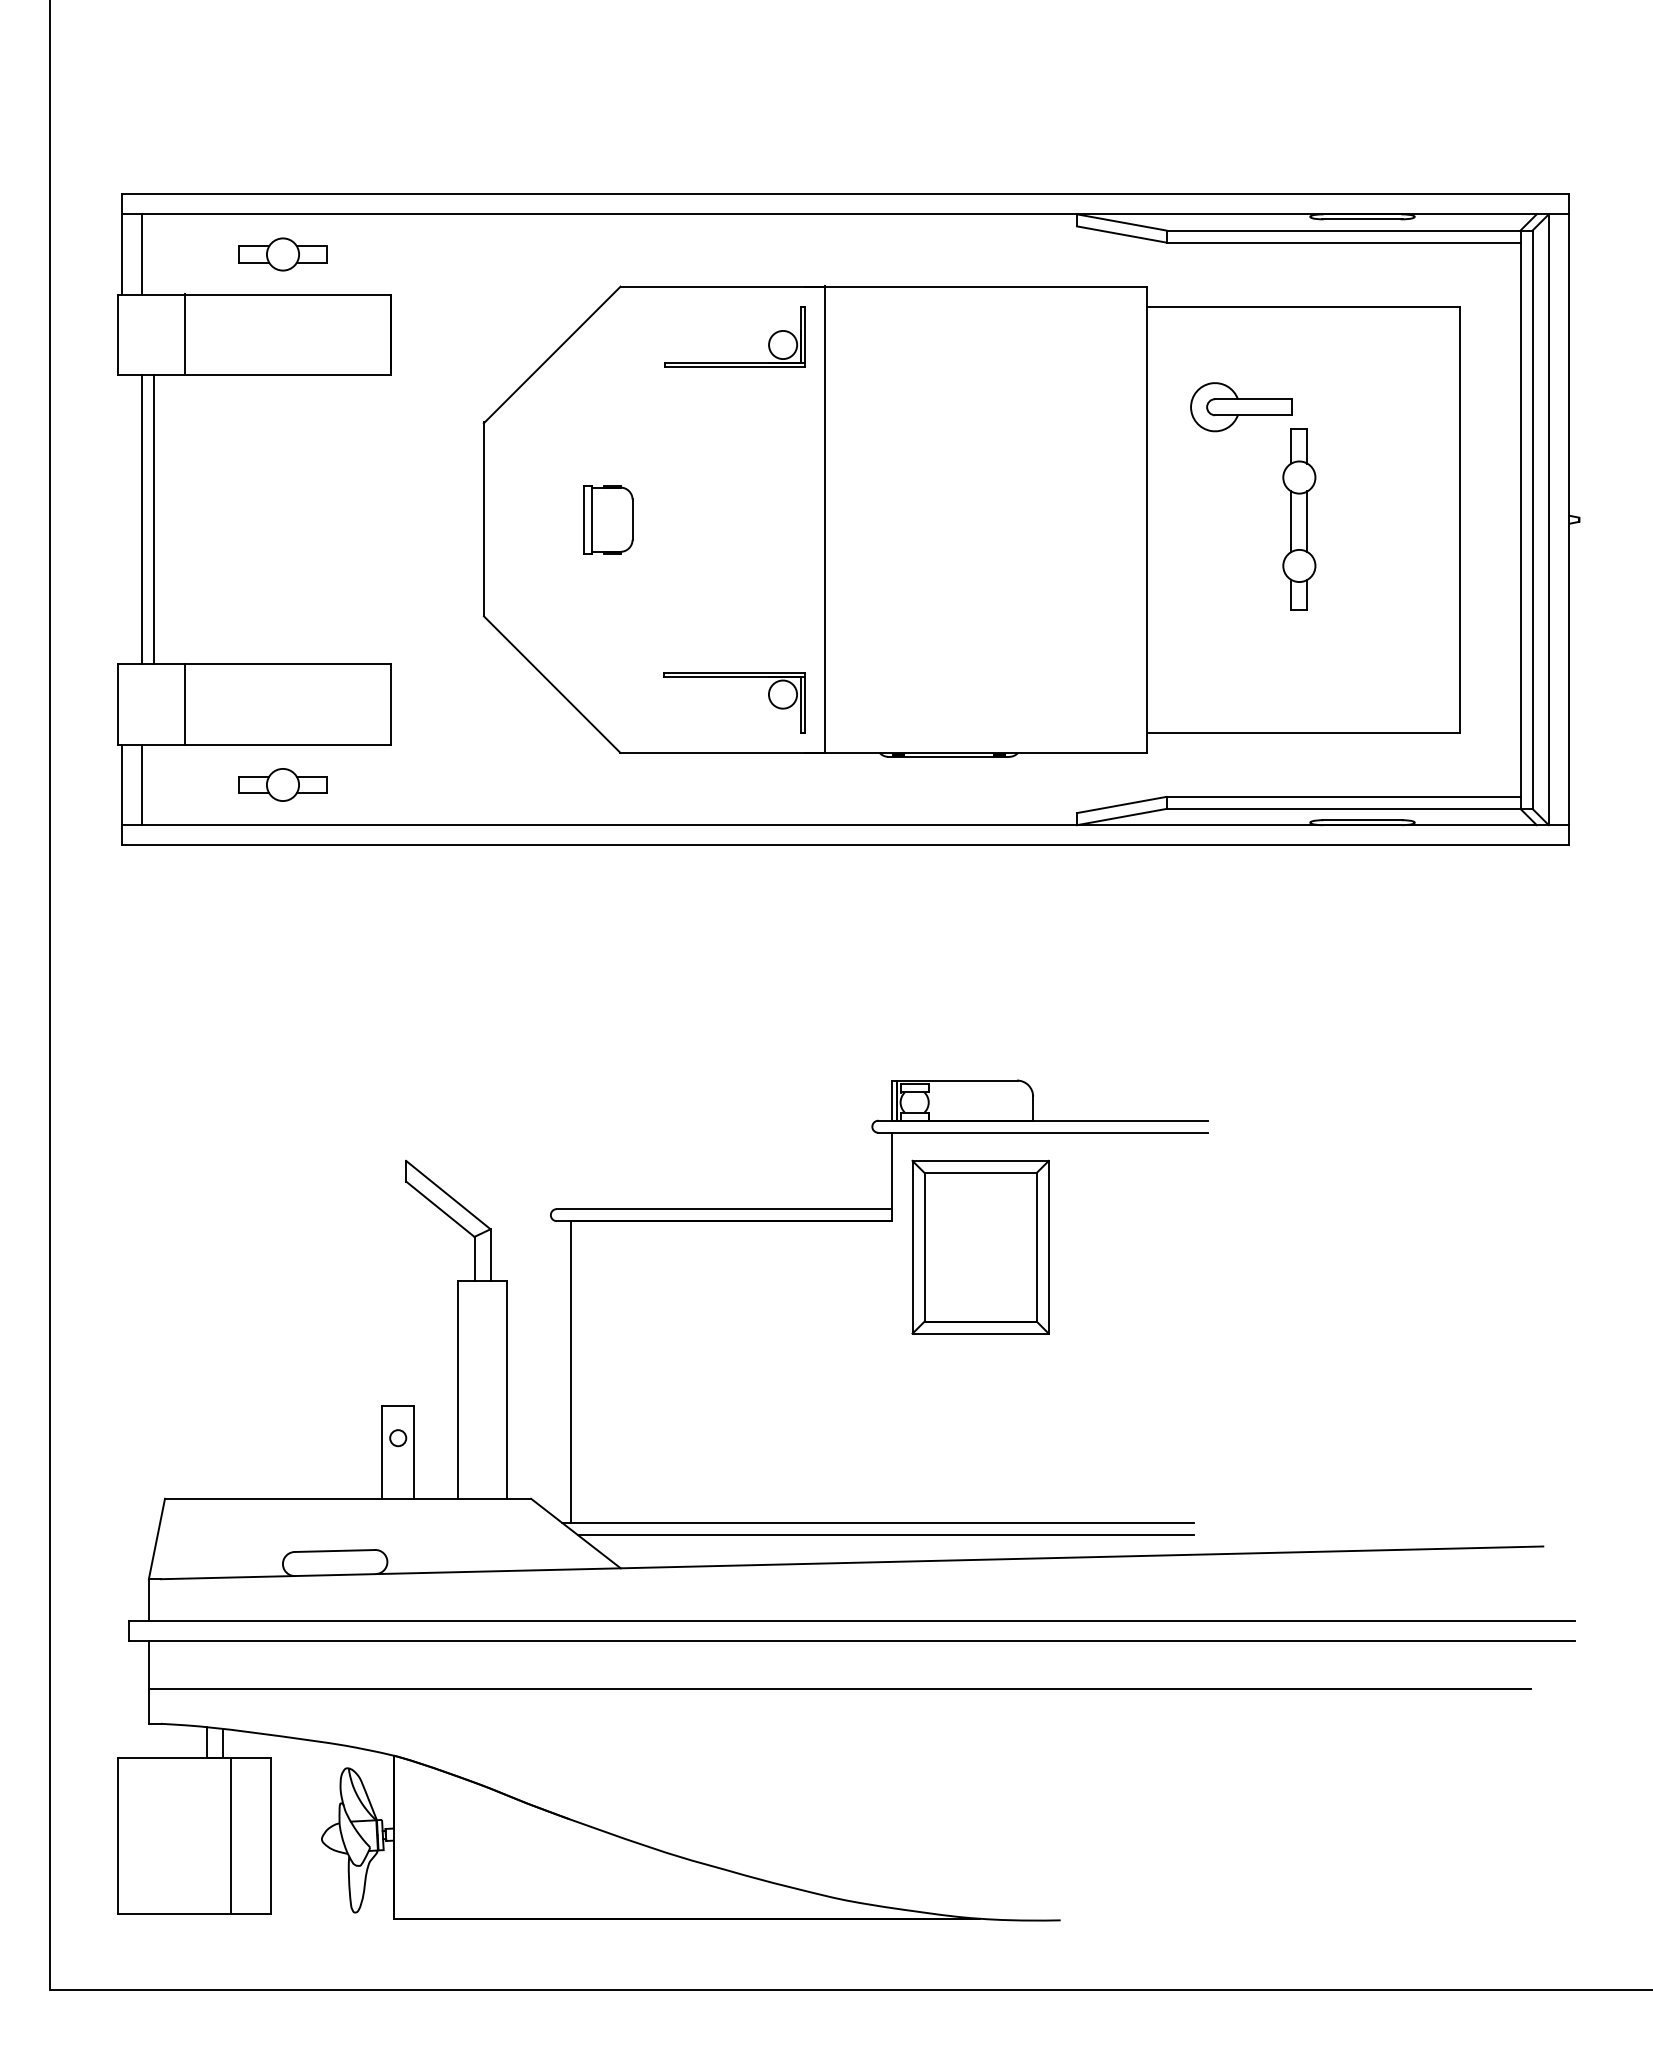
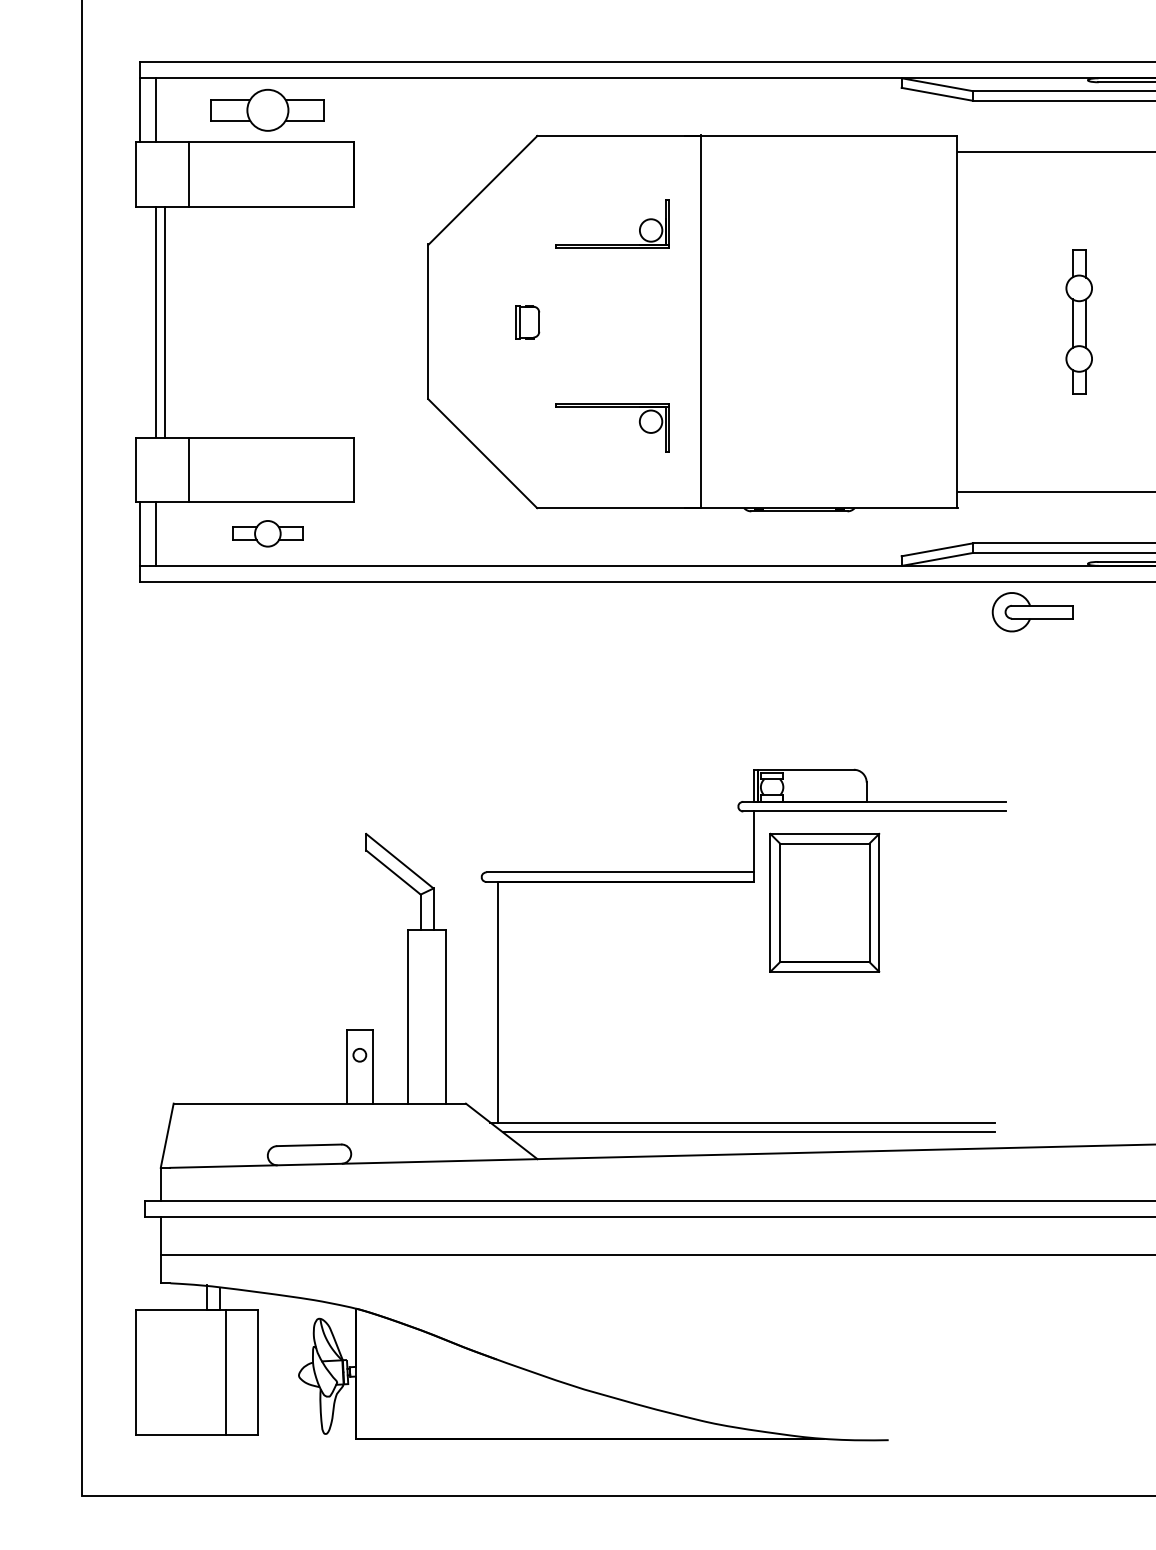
part: (282, 254) -> (267, 110), size x1.6
part: (734, 362) -> (612, 244), moved
part: (1241, 407) -> (1033, 612), moved
part: (608, 519) -> (527, 321), size x0.6
part: (734, 677) -> (612, 408), moved

